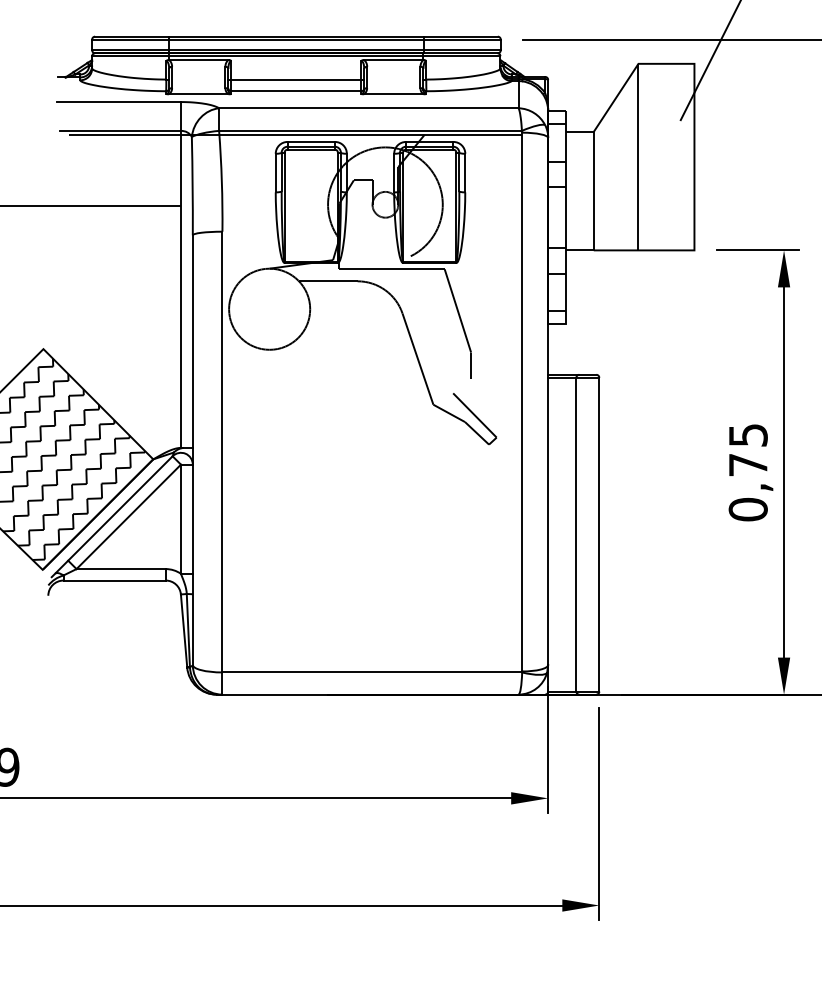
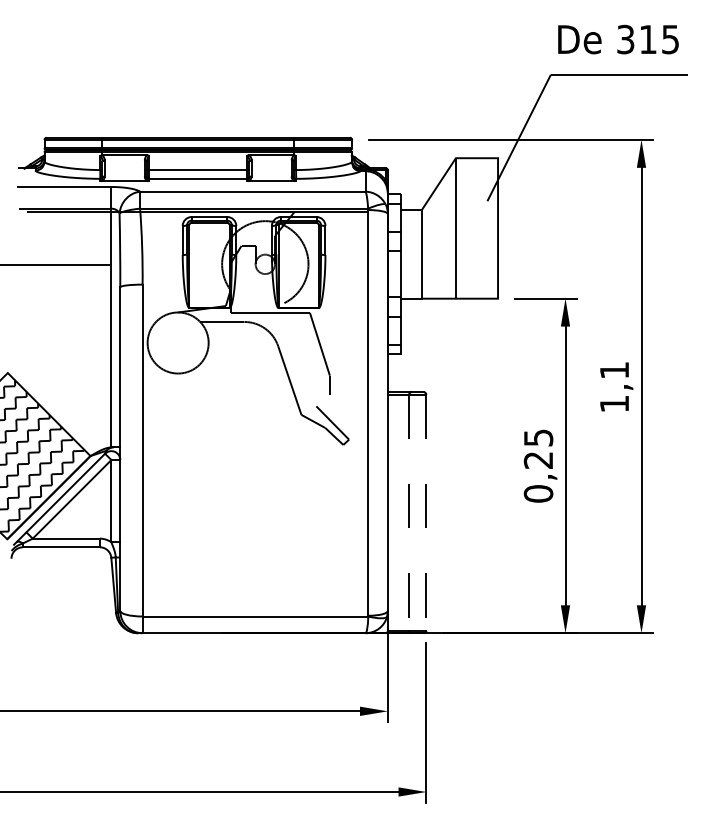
text: (746, 465) -> (537, 460), 0,75 -> 0,25
line: (576, 535) -> (409, 513), solid -> dashed
line: (599, 535) -> (426, 513), solid -> dashed

